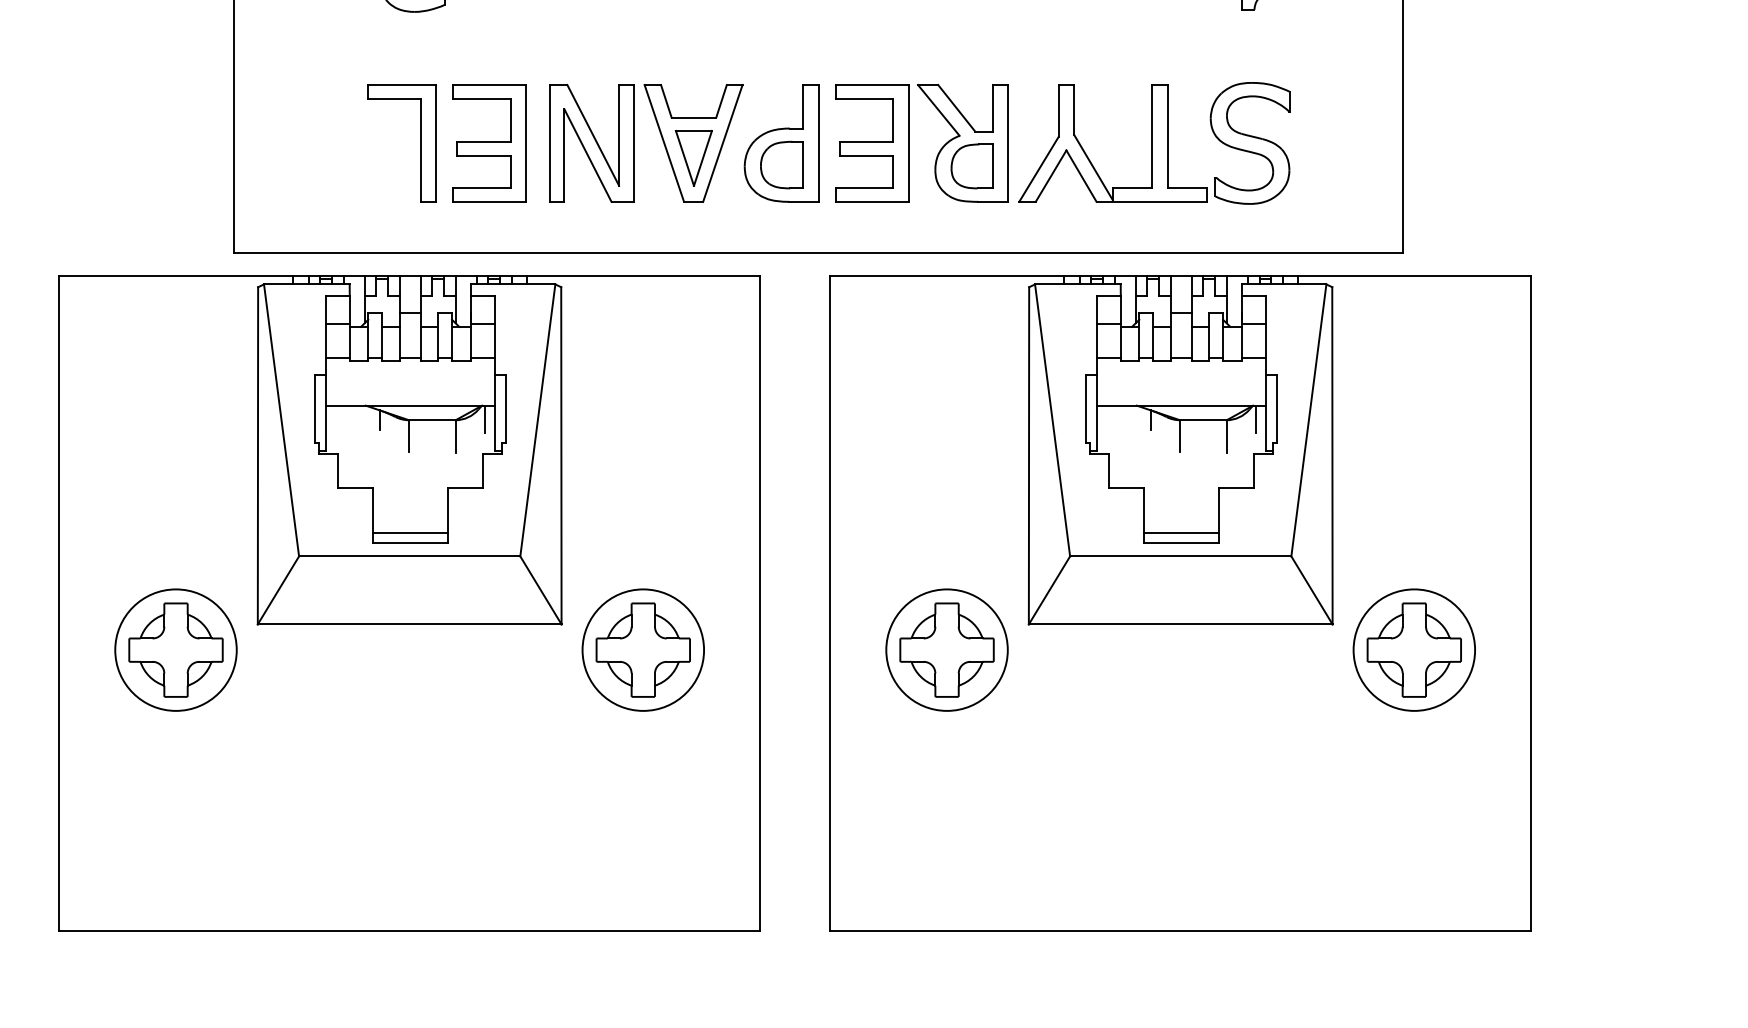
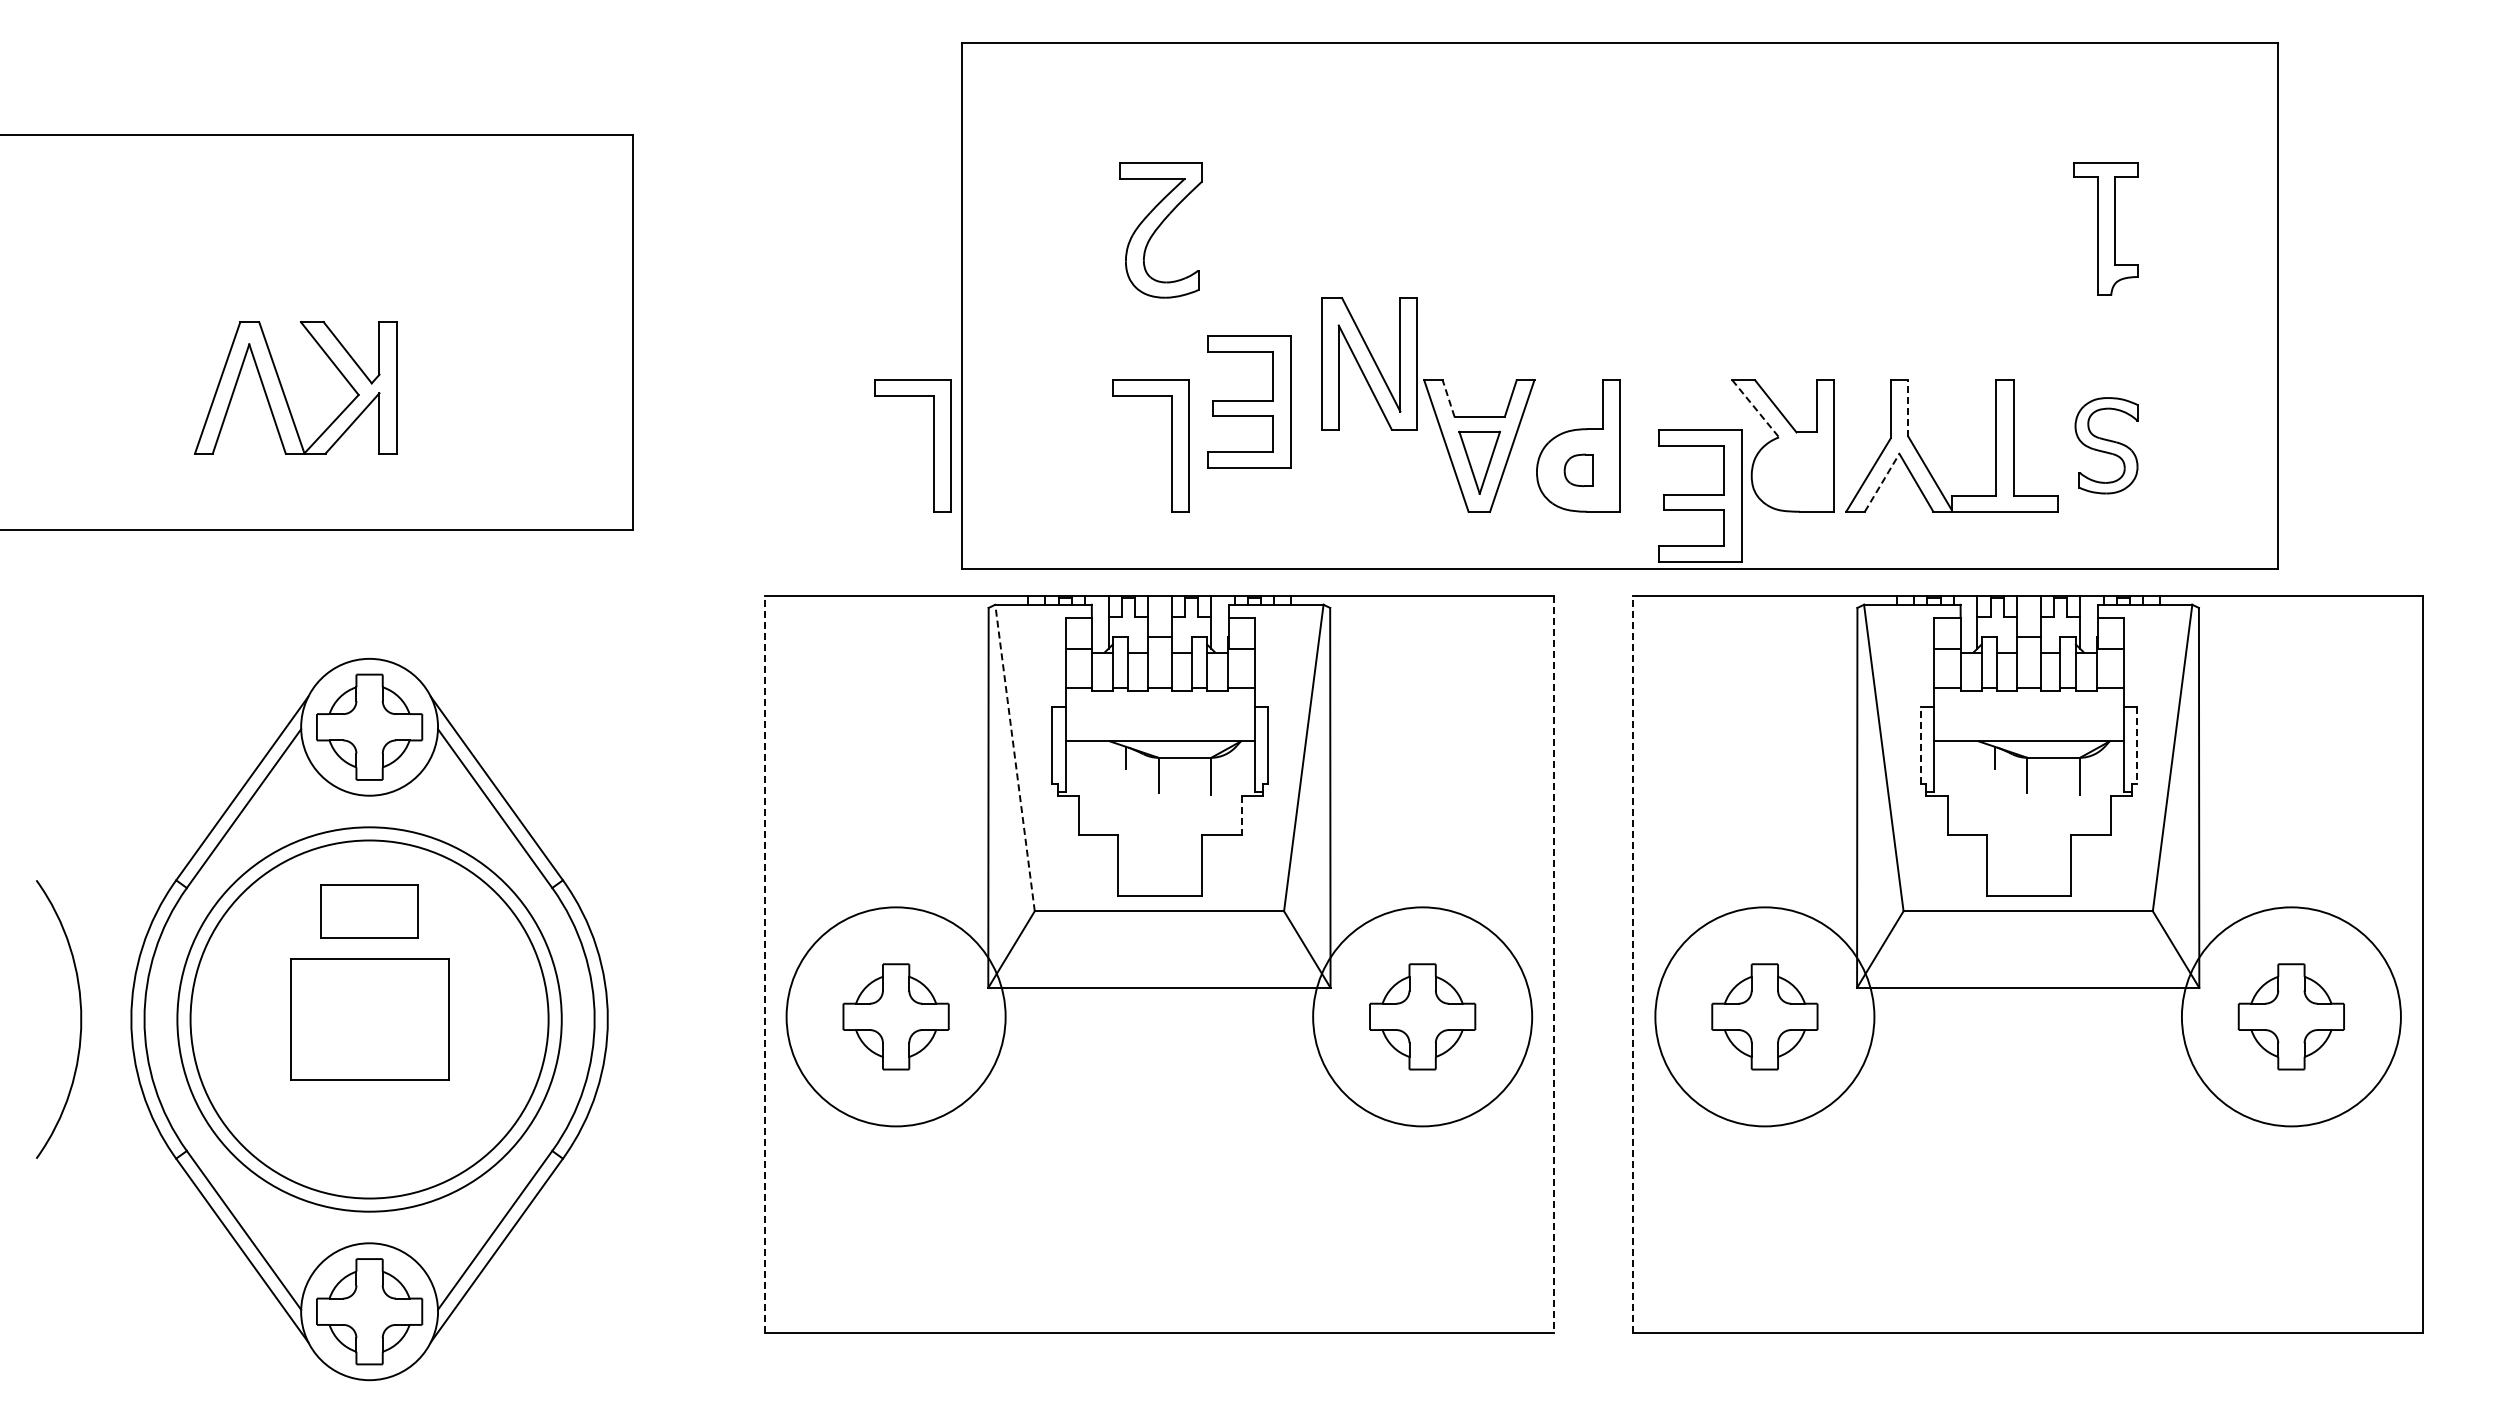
line: (666, 101) -> (1448, 398), solid -> dashed
line: (1074, 109) -> (1908, 407), solid -> dashed
line: (938, 110) -> (1755, 408), solid -> dashed
part: (209, 143) -> (933, 445), added
part: (489, 143) -> (1249, 401), moved
part: (591, 143) -> (1369, 363), moved
part: (872, 143) -> (1700, 495), moved
part: (1250, 143) -> (2106, 445), size x0.7
part: (781, 165) -> (1578, 470), size x0.6
part: (972, 166) -> (1793, 471), removed
line: (1051, 175) -> (1882, 482), solid -> dashed
line: (1086, 408) -> (1921, 744), solid -> dashed
line: (1277, 409) -> (2137, 745), solid -> dashed
line: (485, 419) -> (1244, 756), removed
line: (1255, 419) -> (2112, 756), removed
line: (281, 420) -> (1015, 758), solid -> dashed
line: (482, 471) -> (1241, 815), solid -> dashed
line: (410, 533) -> (1160, 885), removed
line: (1181, 533) -> (2028, 885), removed
line: (59, 603) -> (764, 964), solid -> dashed
line: (760, 603) -> (1554, 964), solid -> dashed
line: (830, 603) -> (1633, 964), solid -> dashed
circle: (175, 649) -> (895, 1016), size x1.6
circle: (643, 649) -> (1422, 1016), size x1.6
circle: (946, 649) -> (1764, 1016), size x1.6
circle: (1413, 649) -> (2290, 1016), size x1.6

